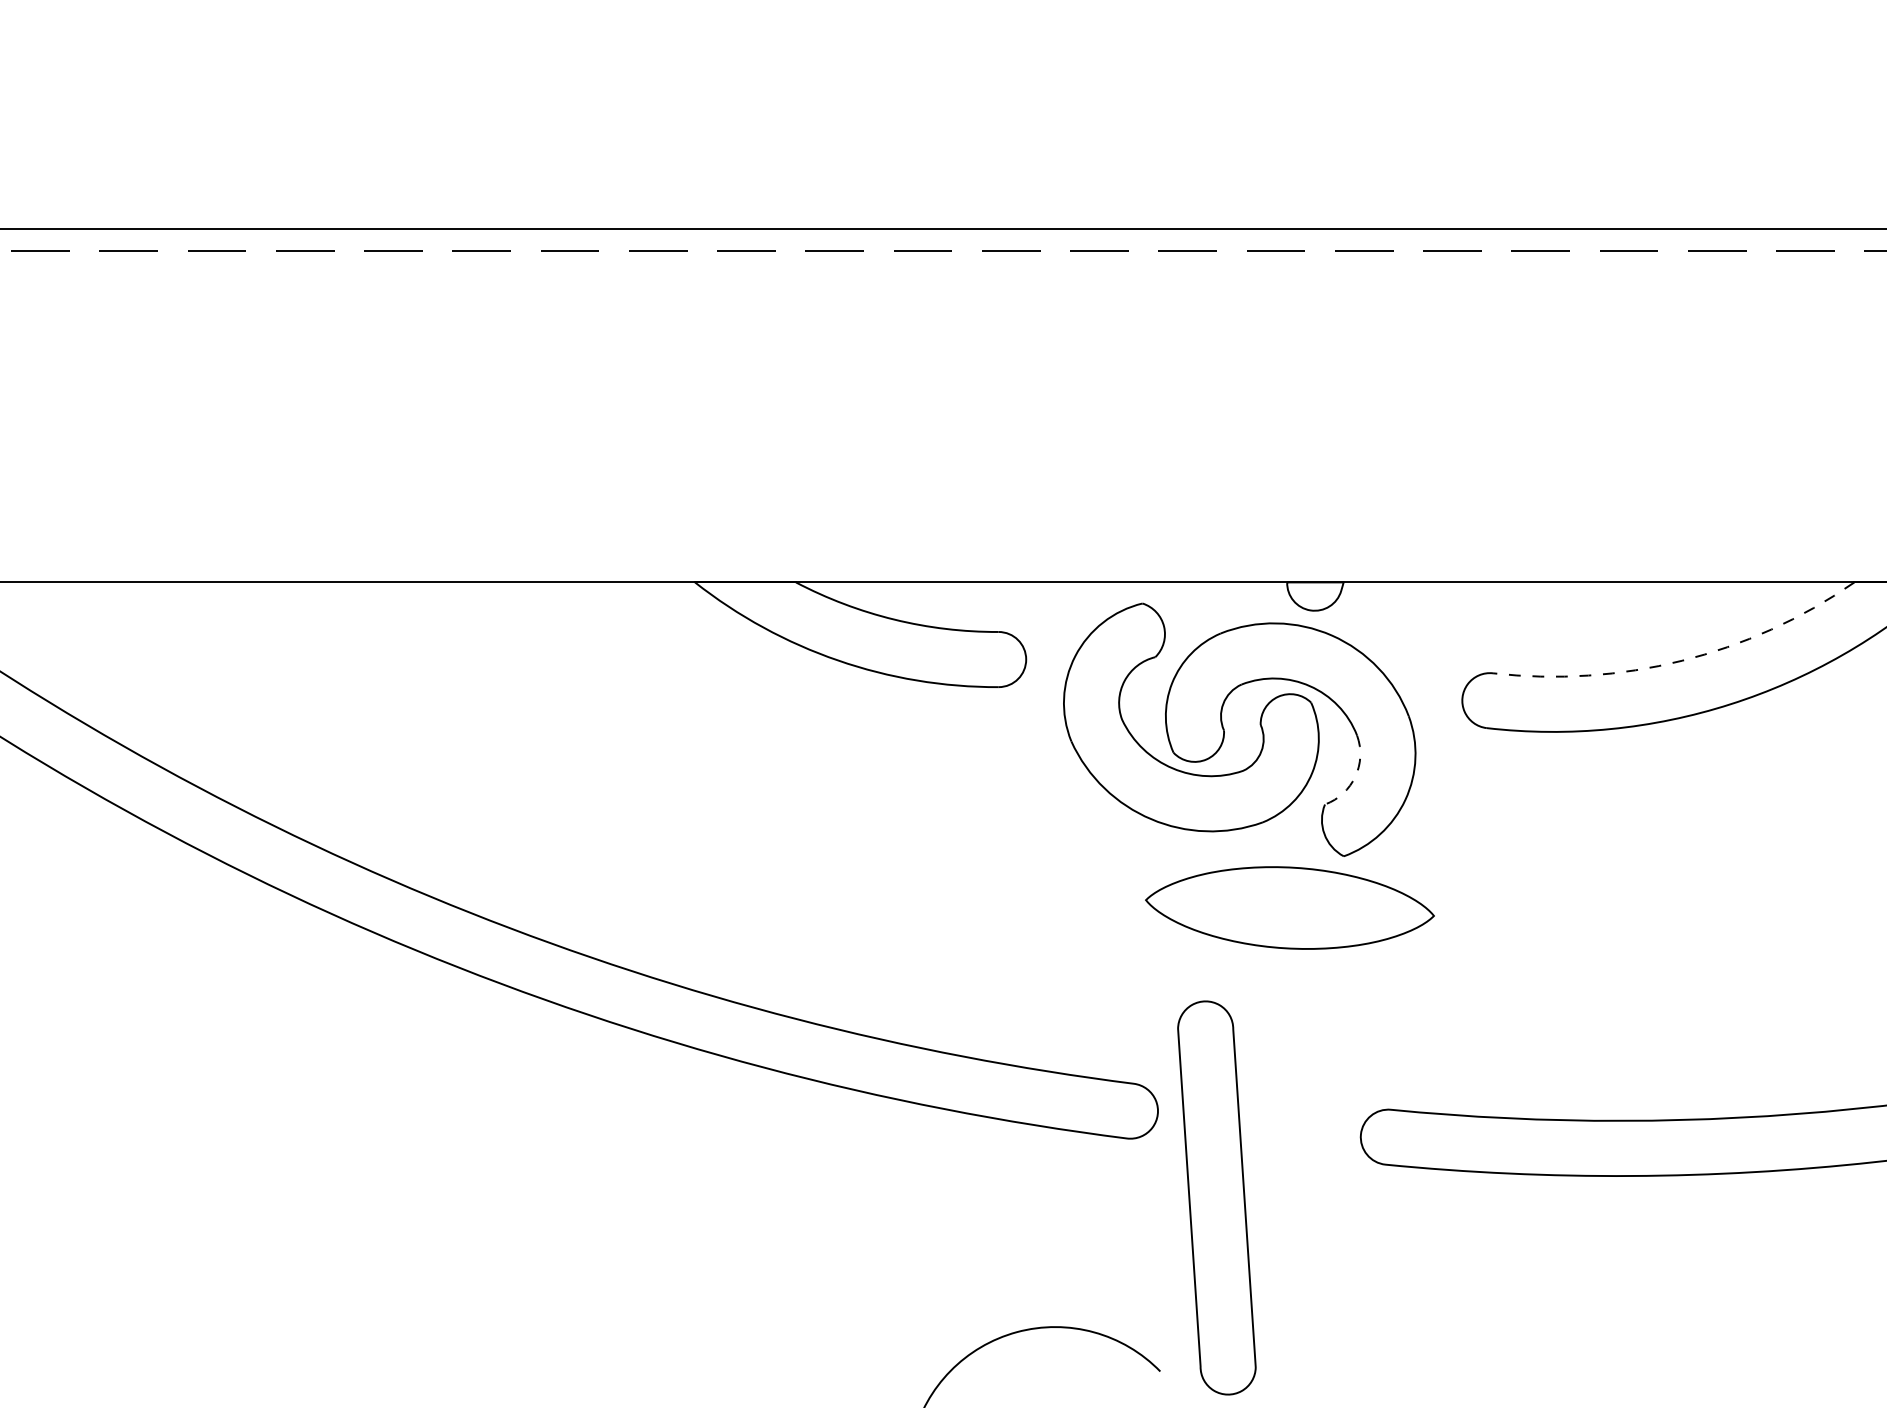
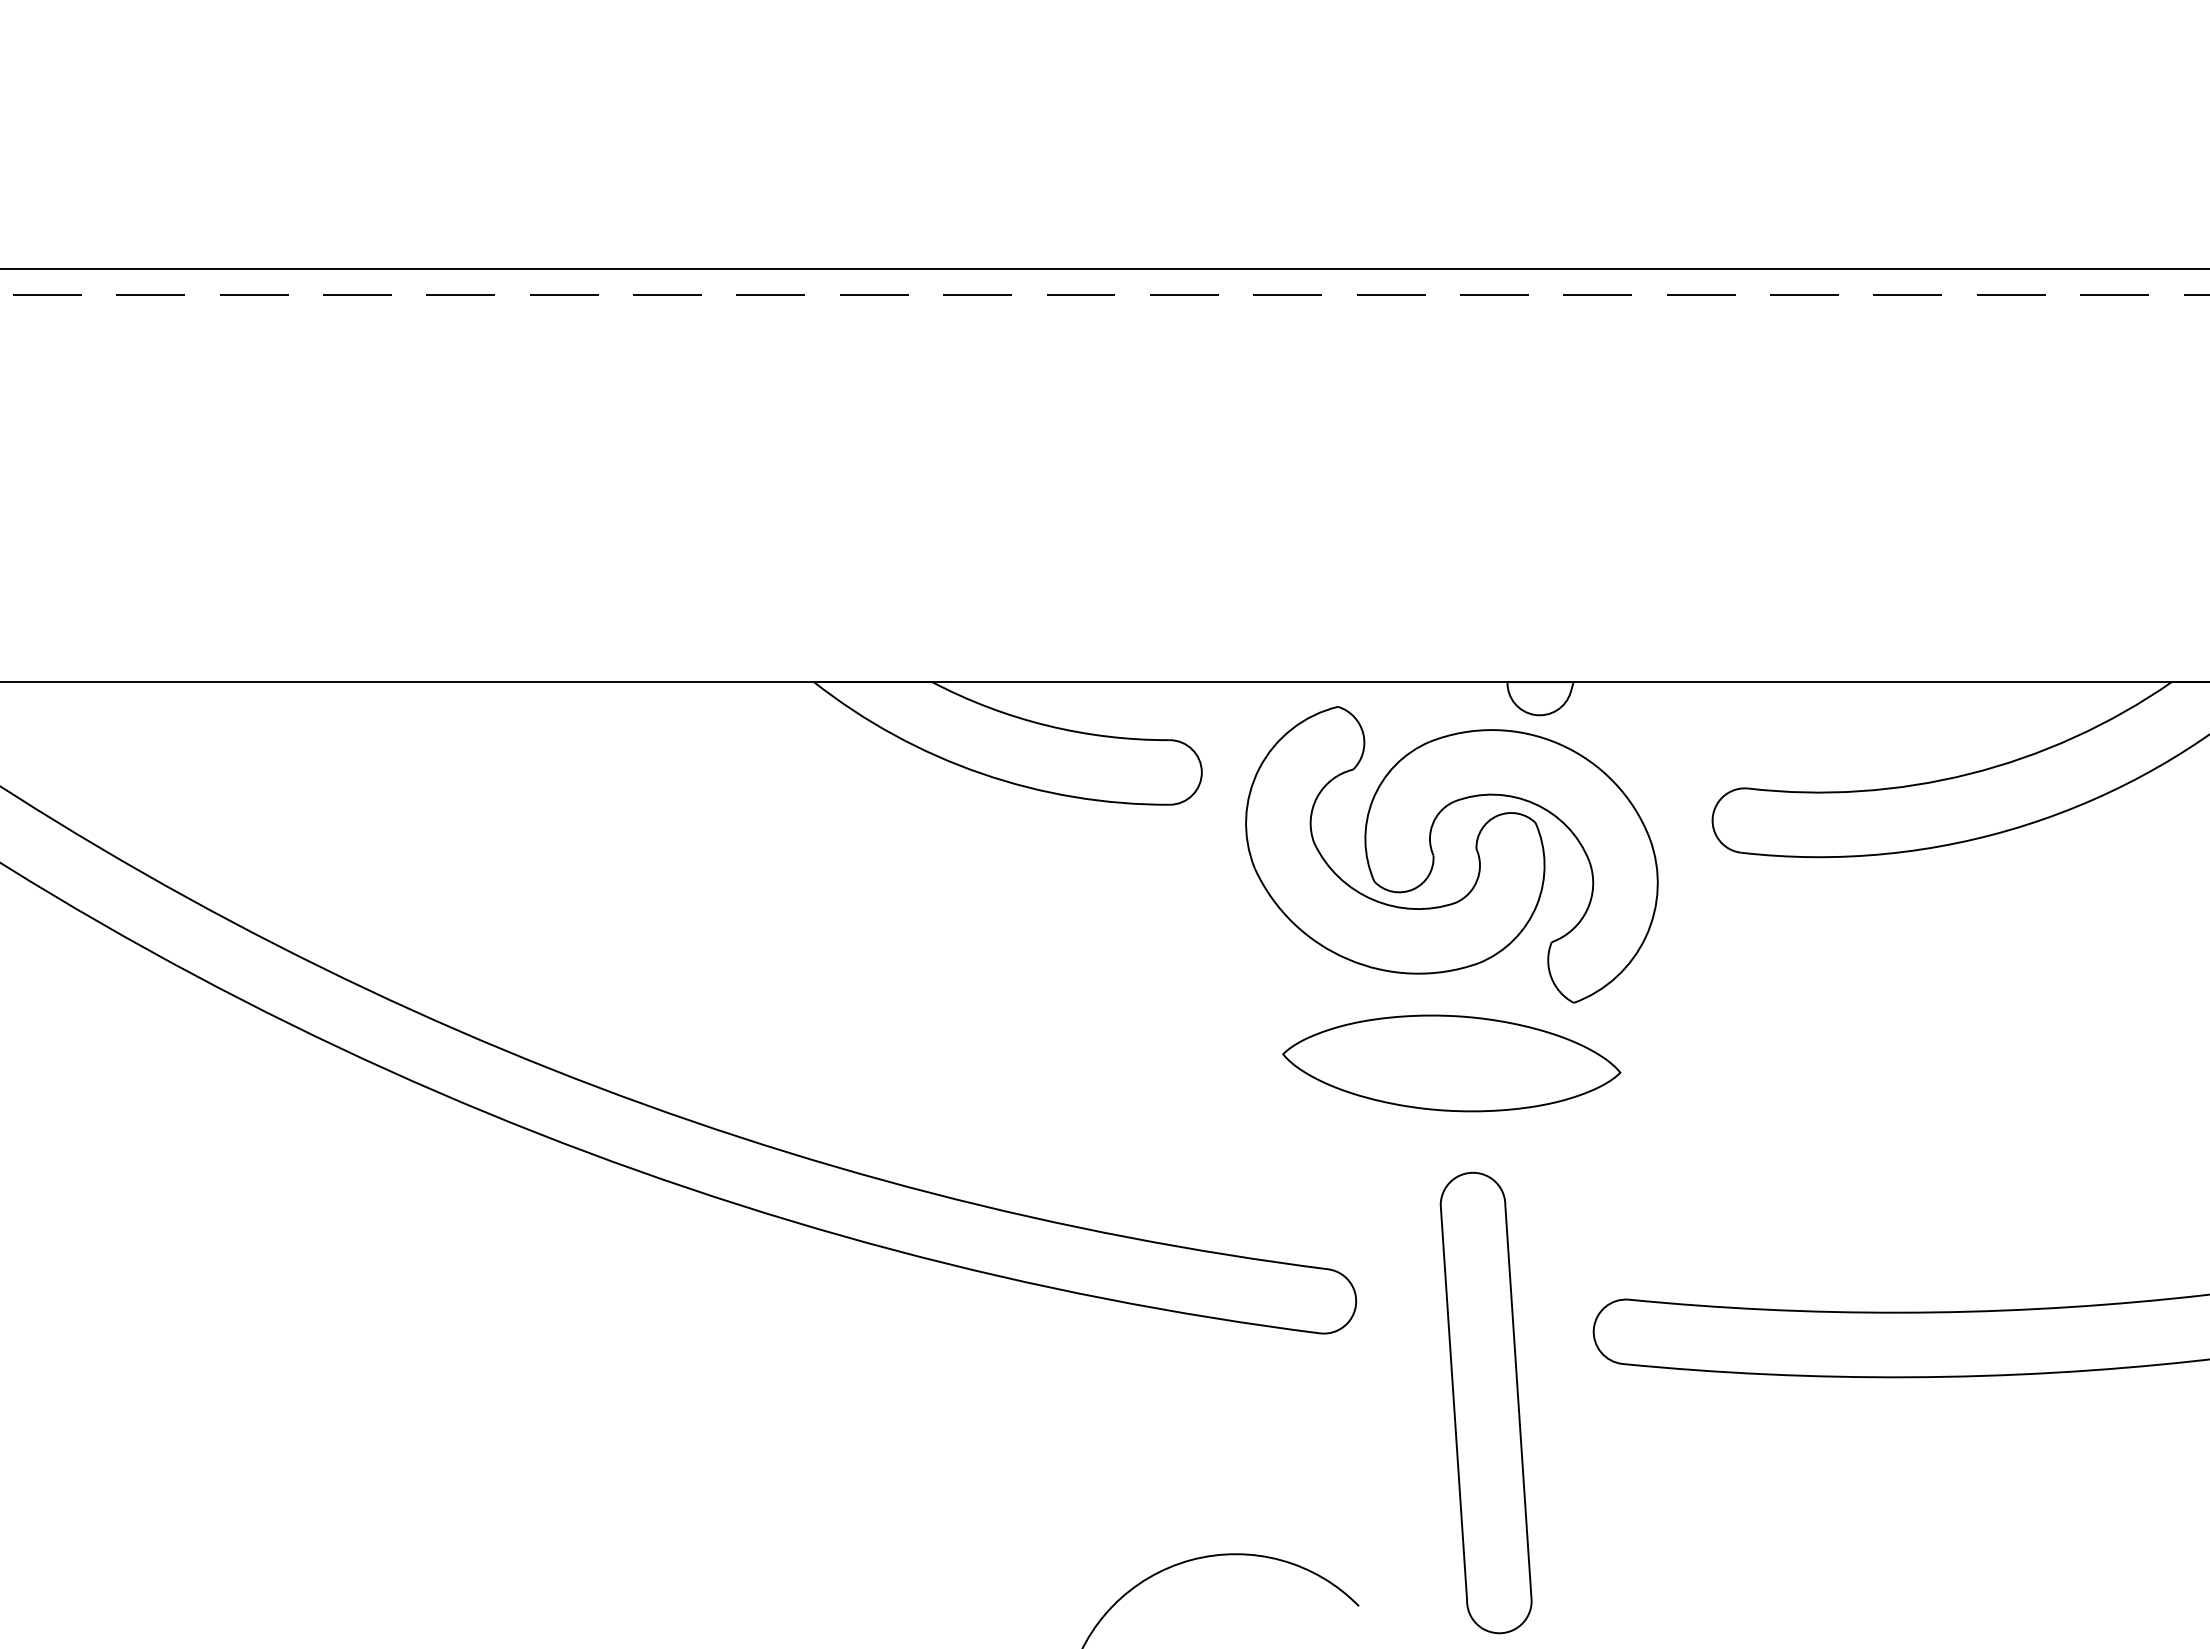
arc: (1681, 660) -> (1969, 773), dashed -> solid
arc: (1355, 776) -> (1587, 909), dashed -> solid
part: (1289, 908) -> (1451, 1063), moved
part: (1216, 1197) -> (1485, 1402), moved

